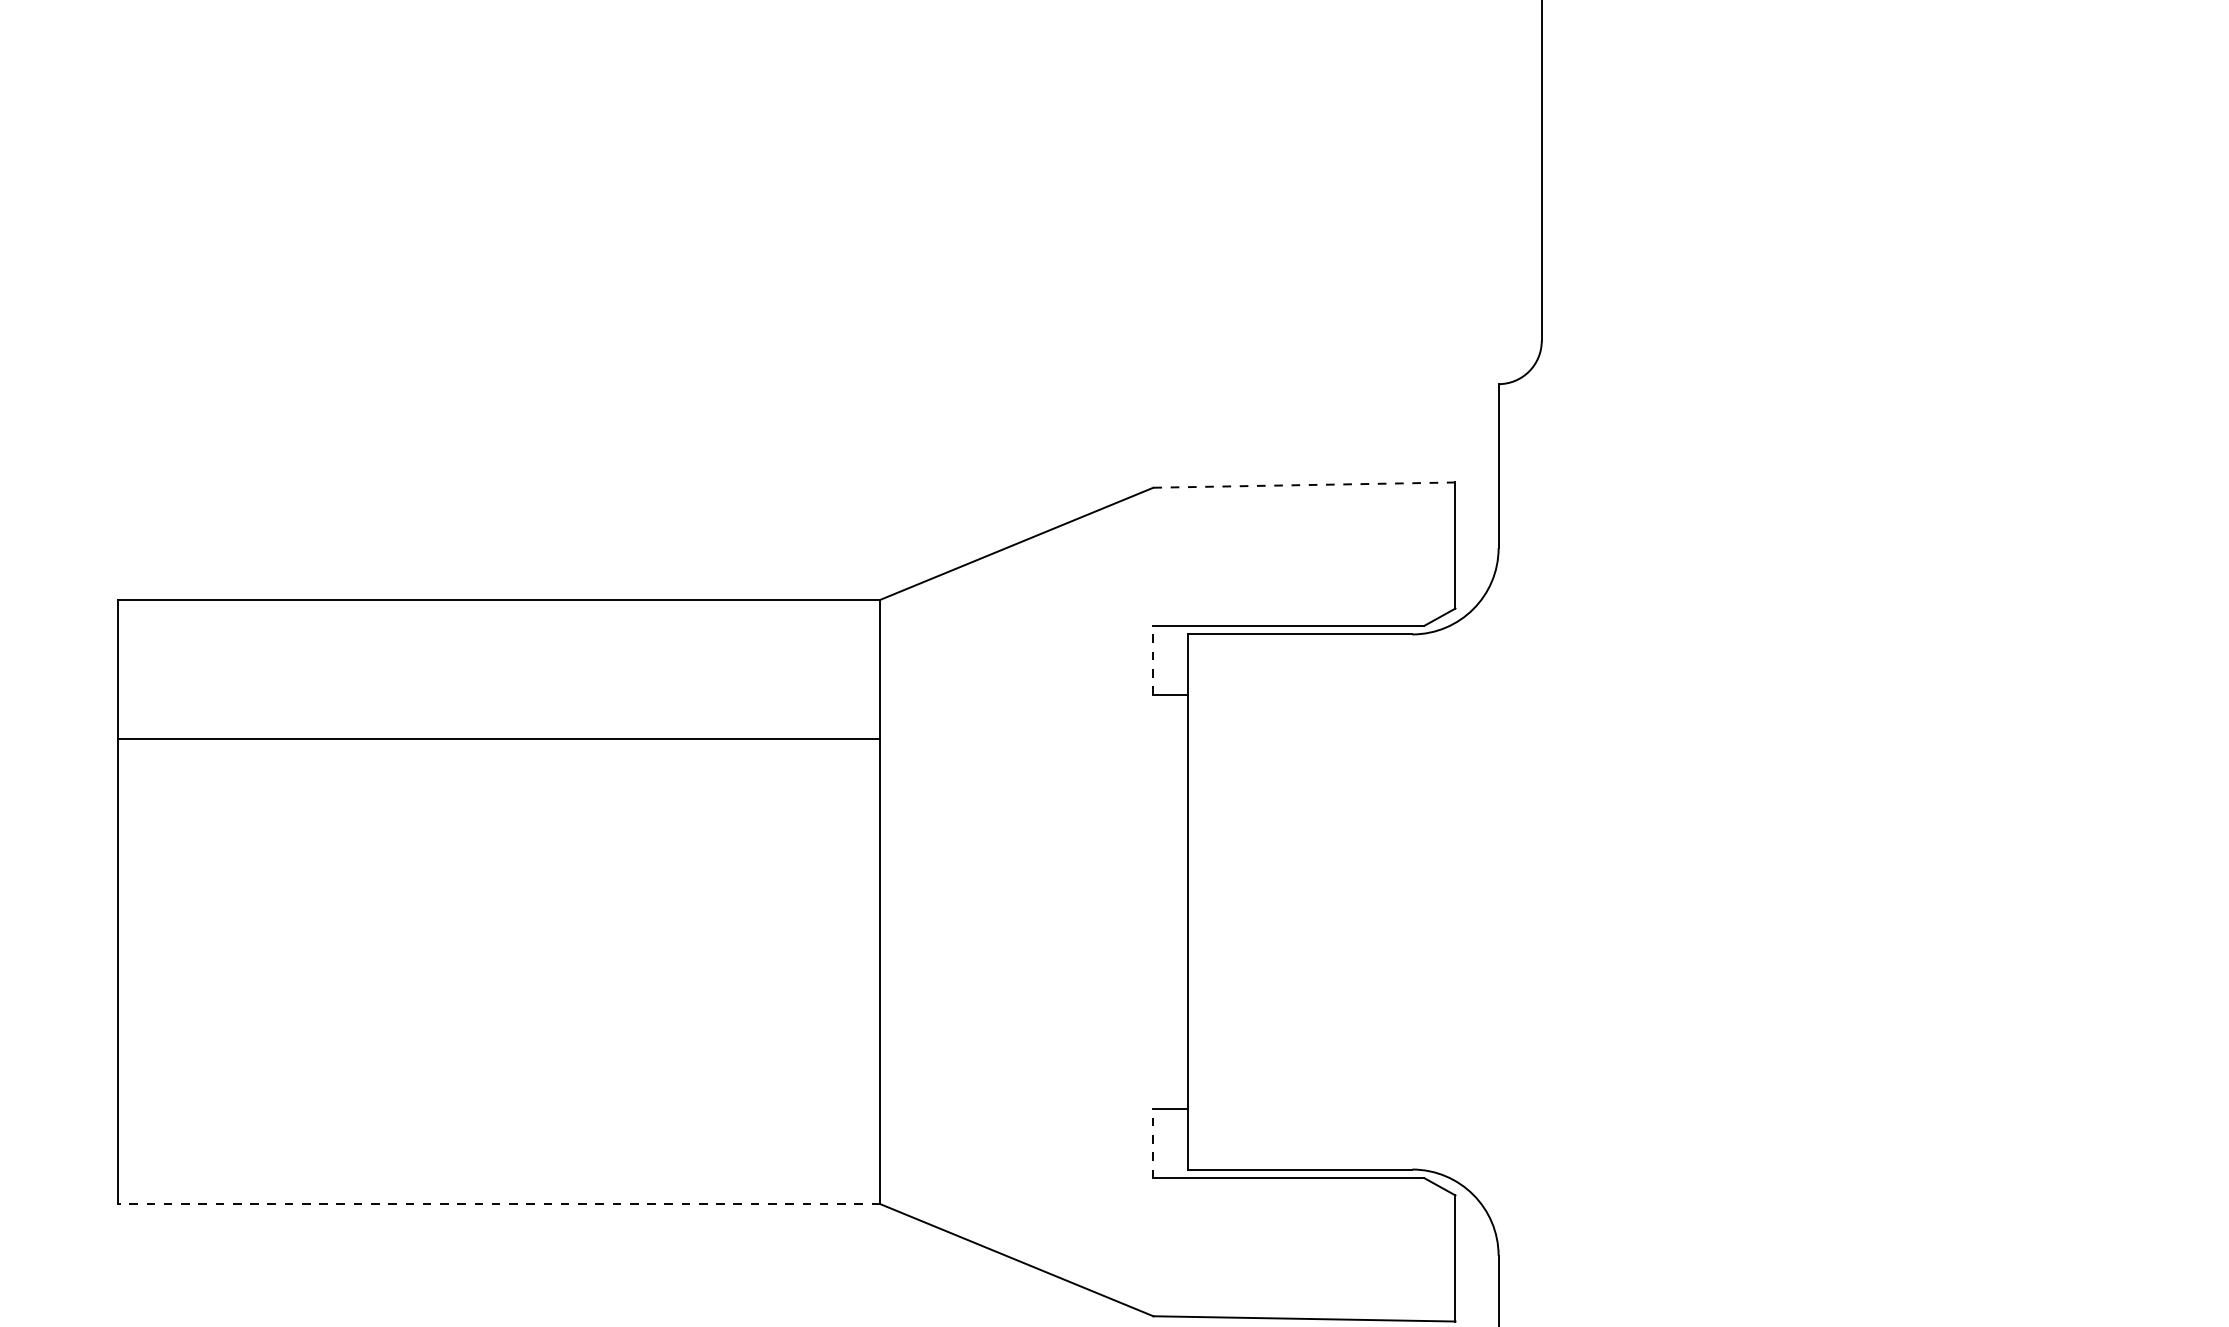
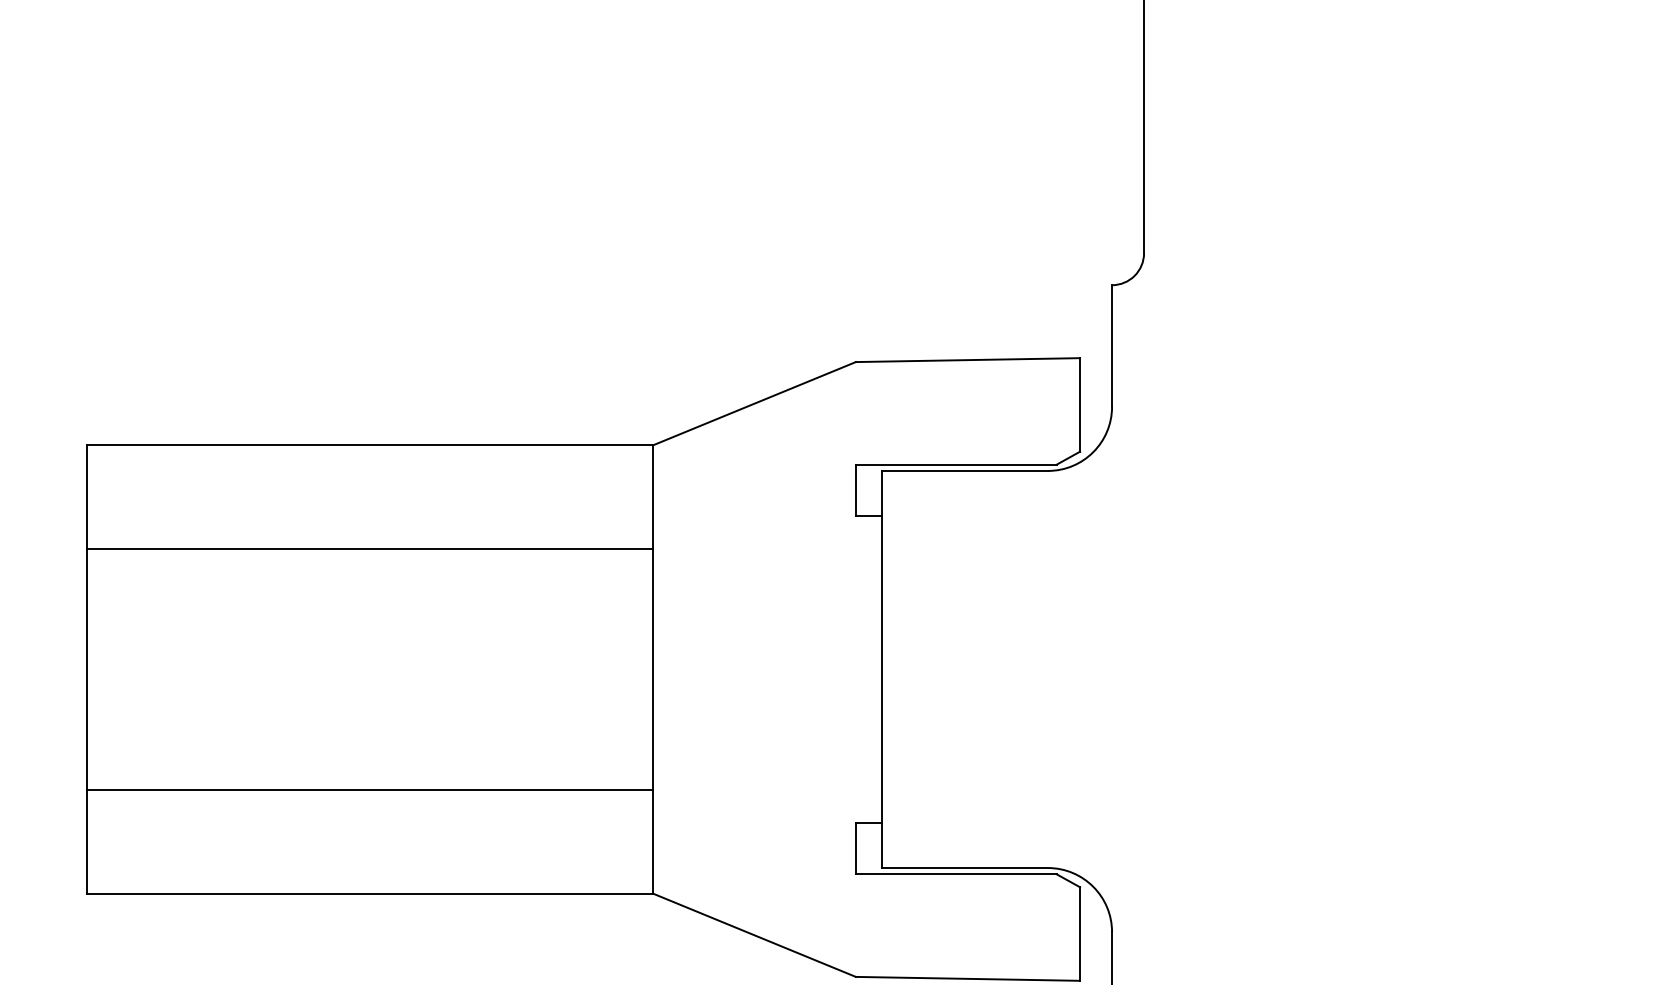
line: (1303, 485) -> (967, 360), dashed -> solid
line: (1153, 660) -> (855, 490), dashed -> solid
line: (498, 1064) -> (369, 790), added
line: (1153, 1143) -> (855, 848), dashed -> solid
line: (498, 1204) -> (369, 893), dashed -> solid

